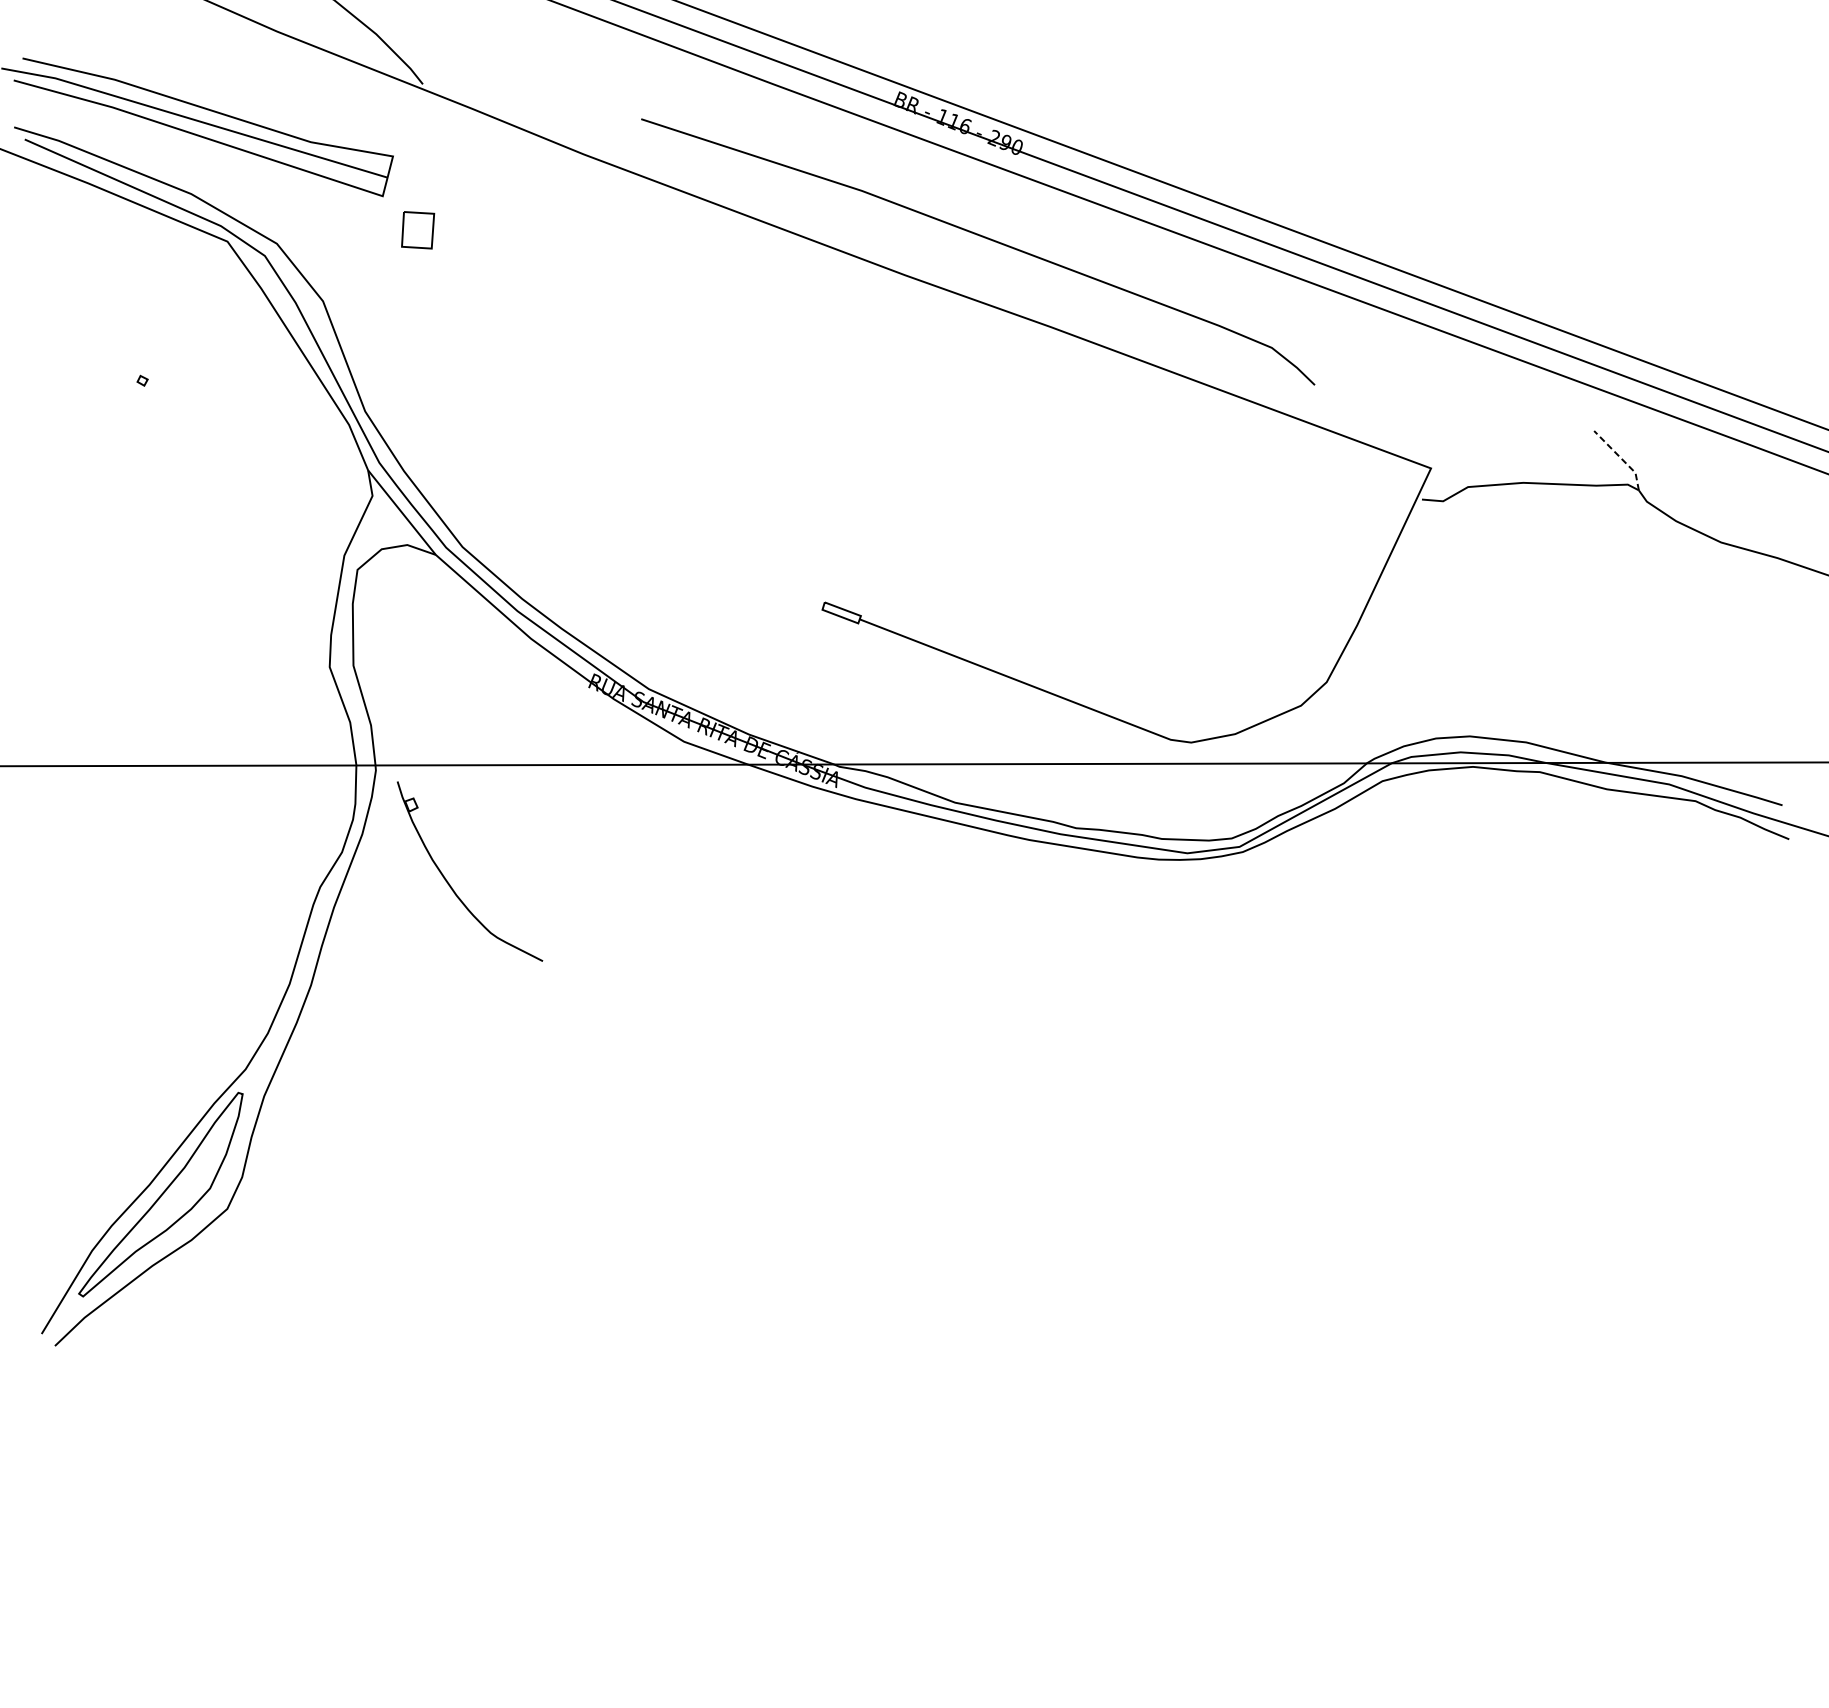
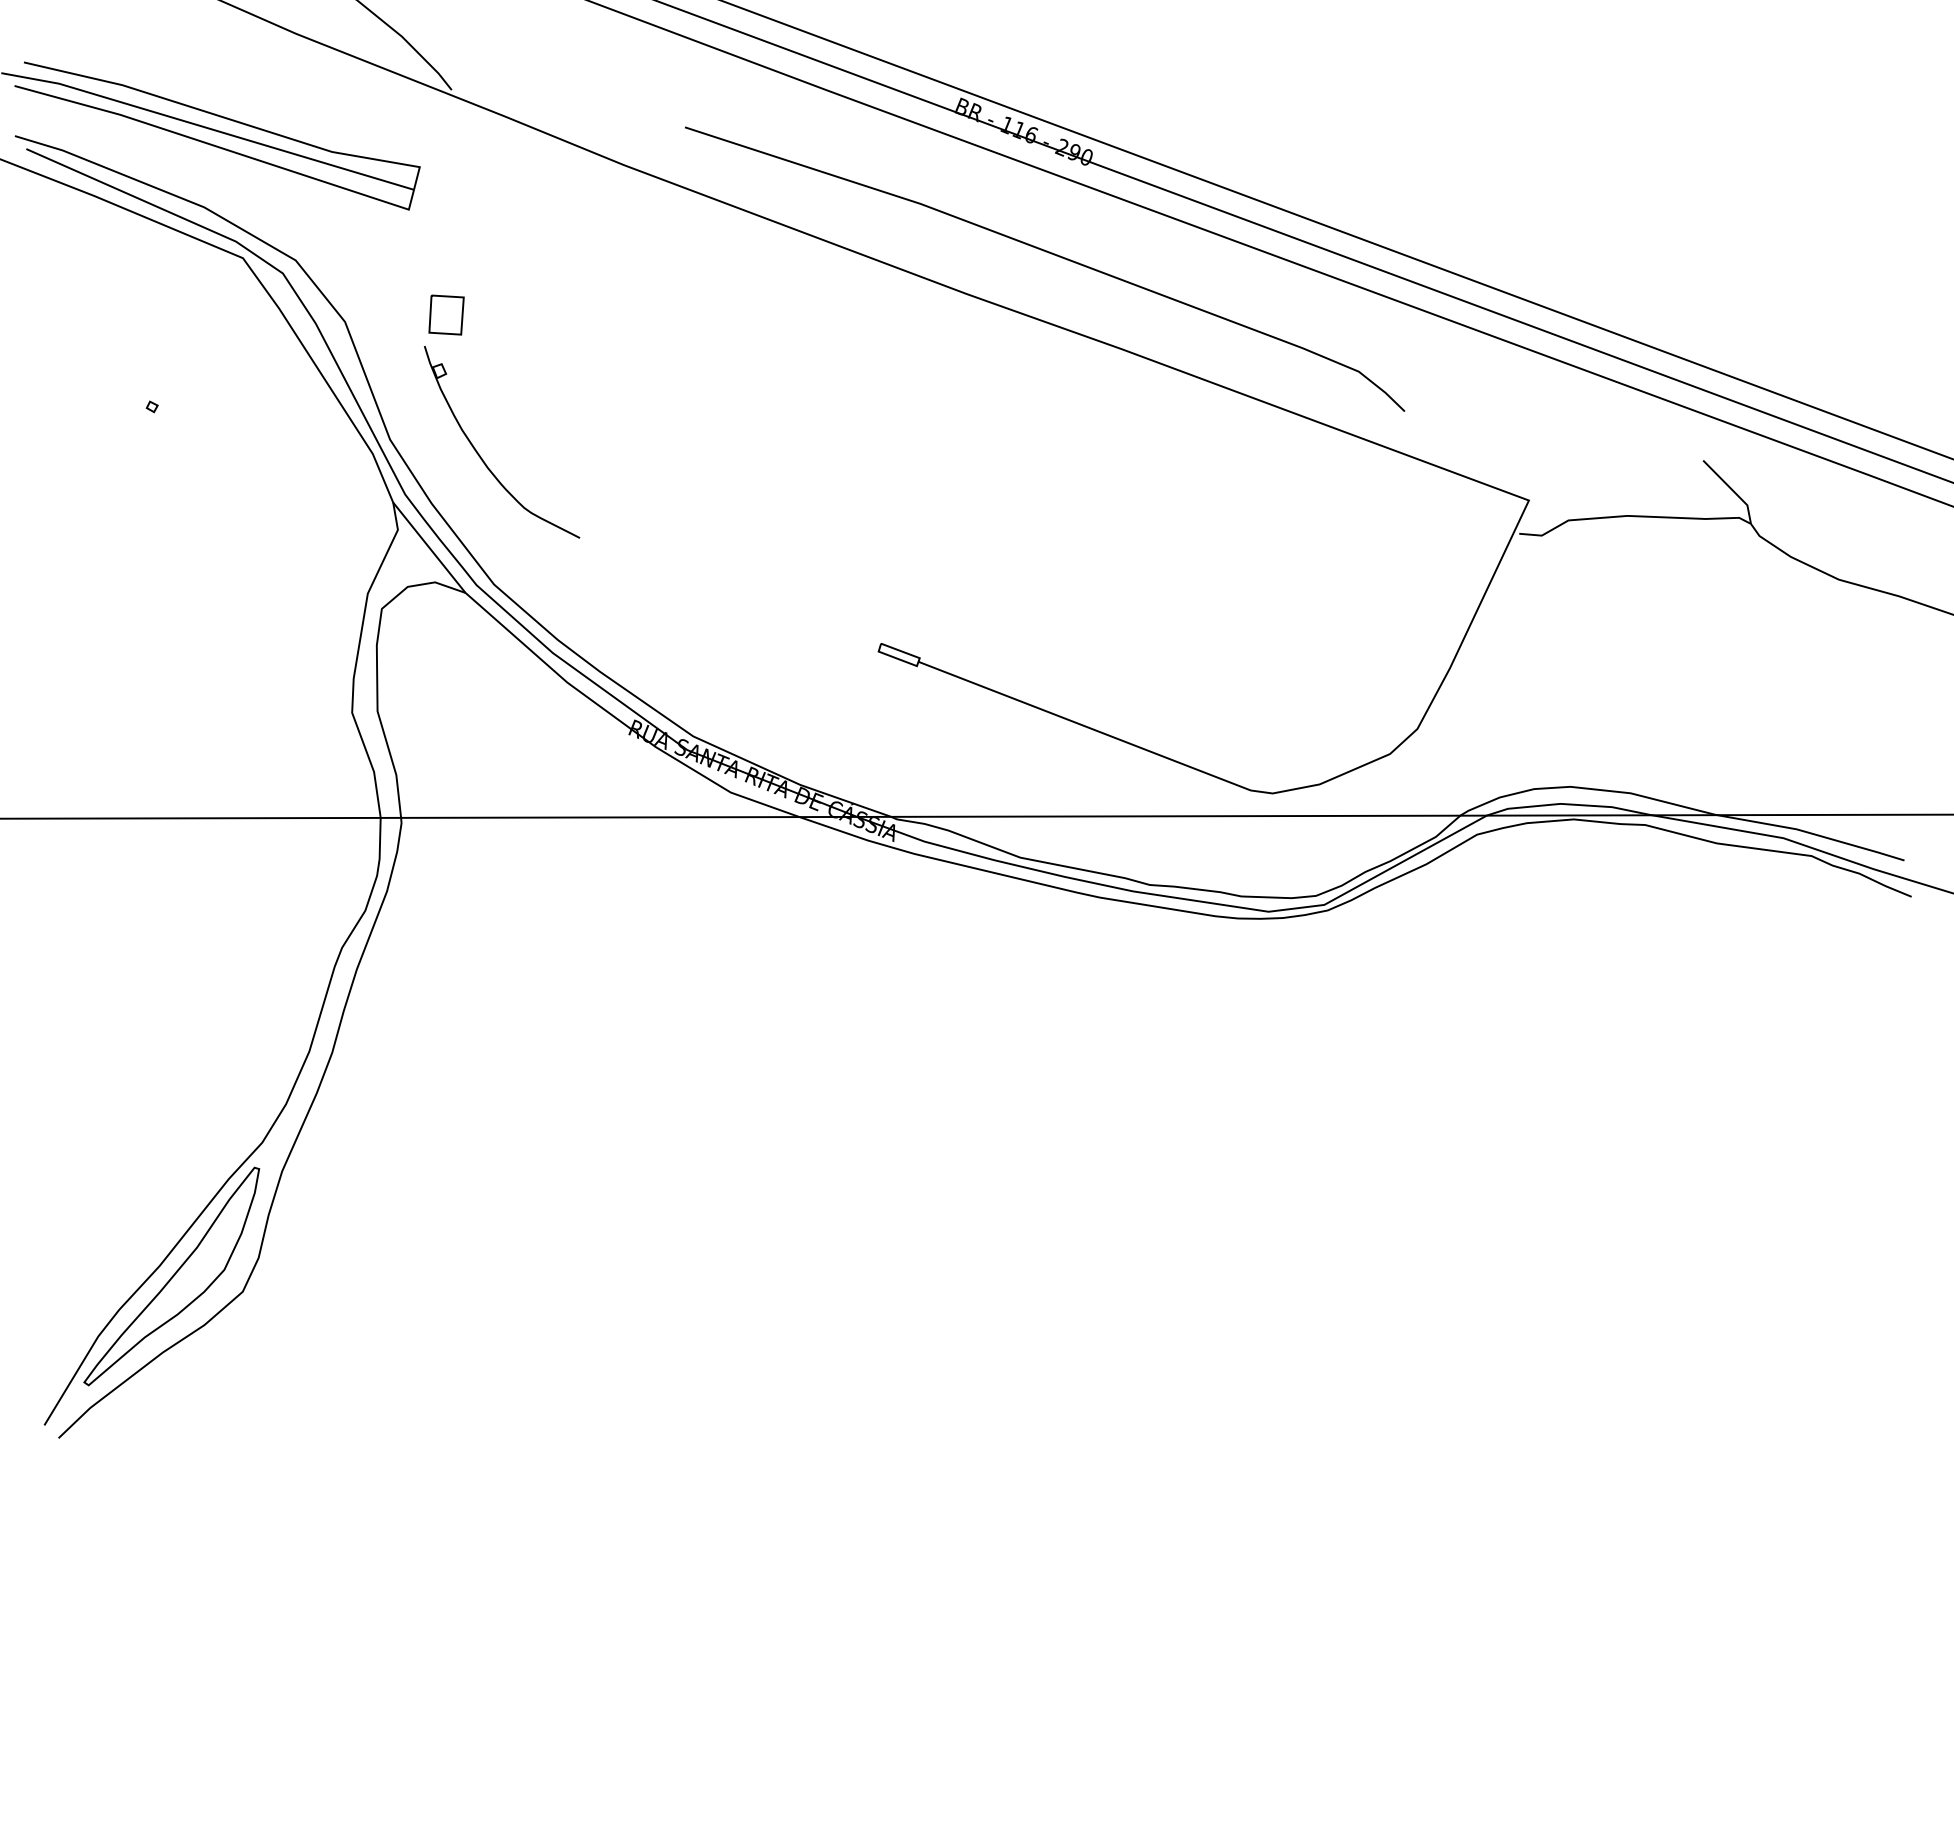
part: (418, 229) -> (446, 314), moved
line: (1621, 459) -> (1732, 490), dashed -> solid
part: (452, 887) -> (483, 459), moved

